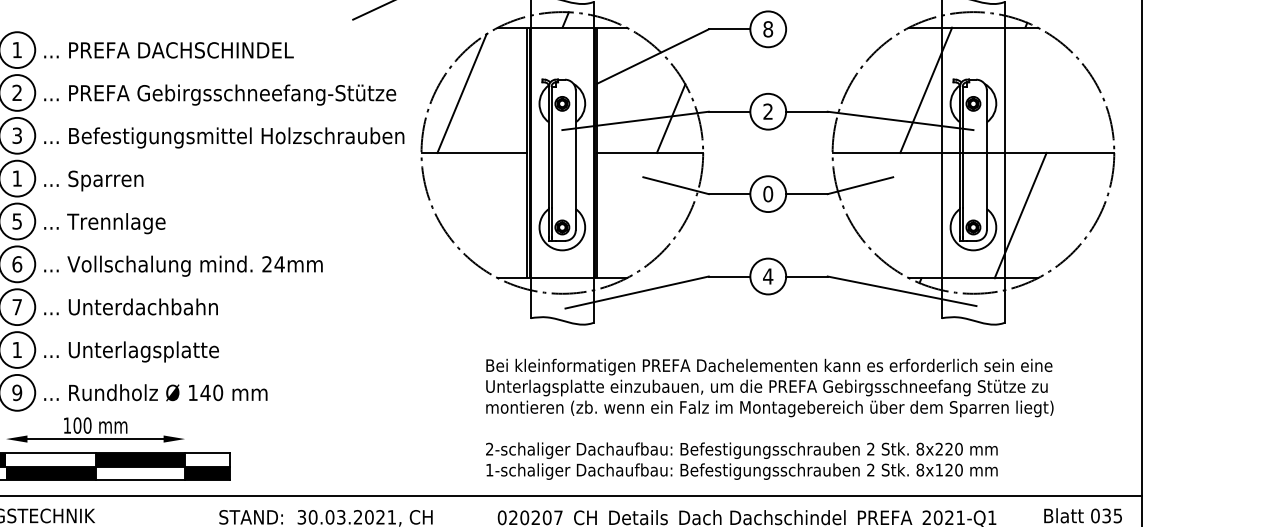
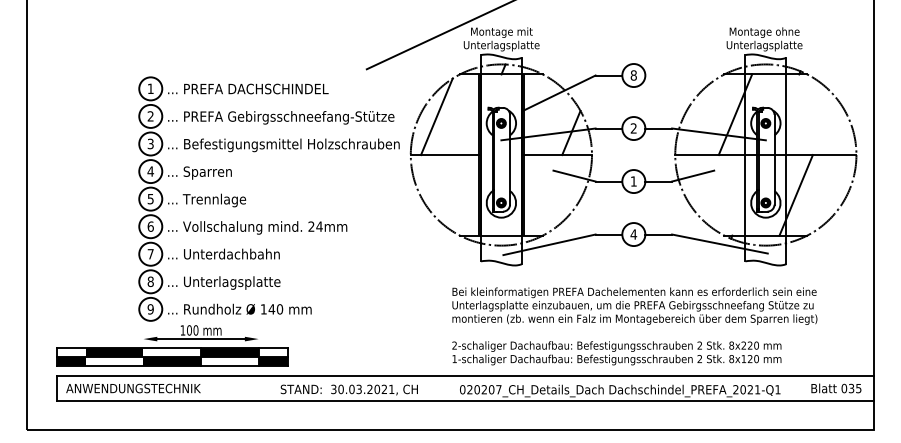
text: (16, 178) -> (150, 171), 1 -> 4
text: (767, 194) -> (633, 181), 0 -> 1
text: (16, 349) -> (150, 281), 1 -> 8

